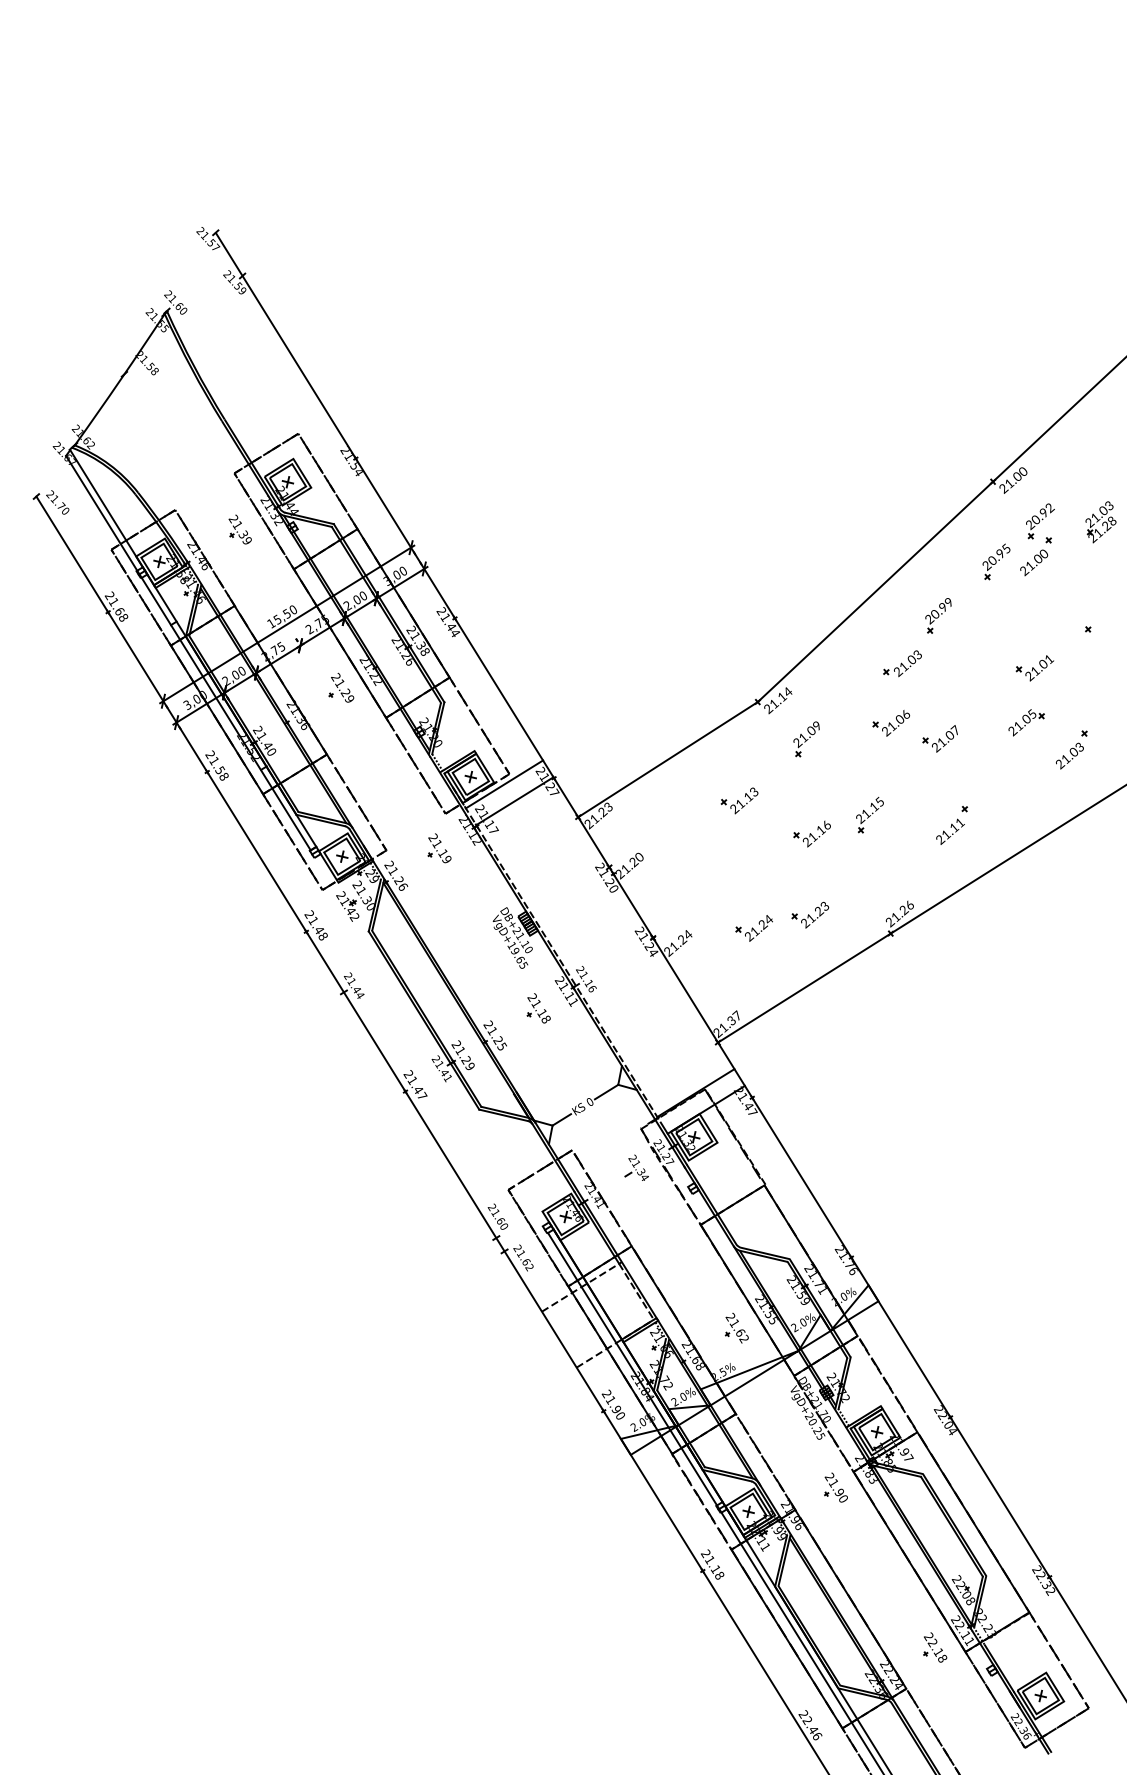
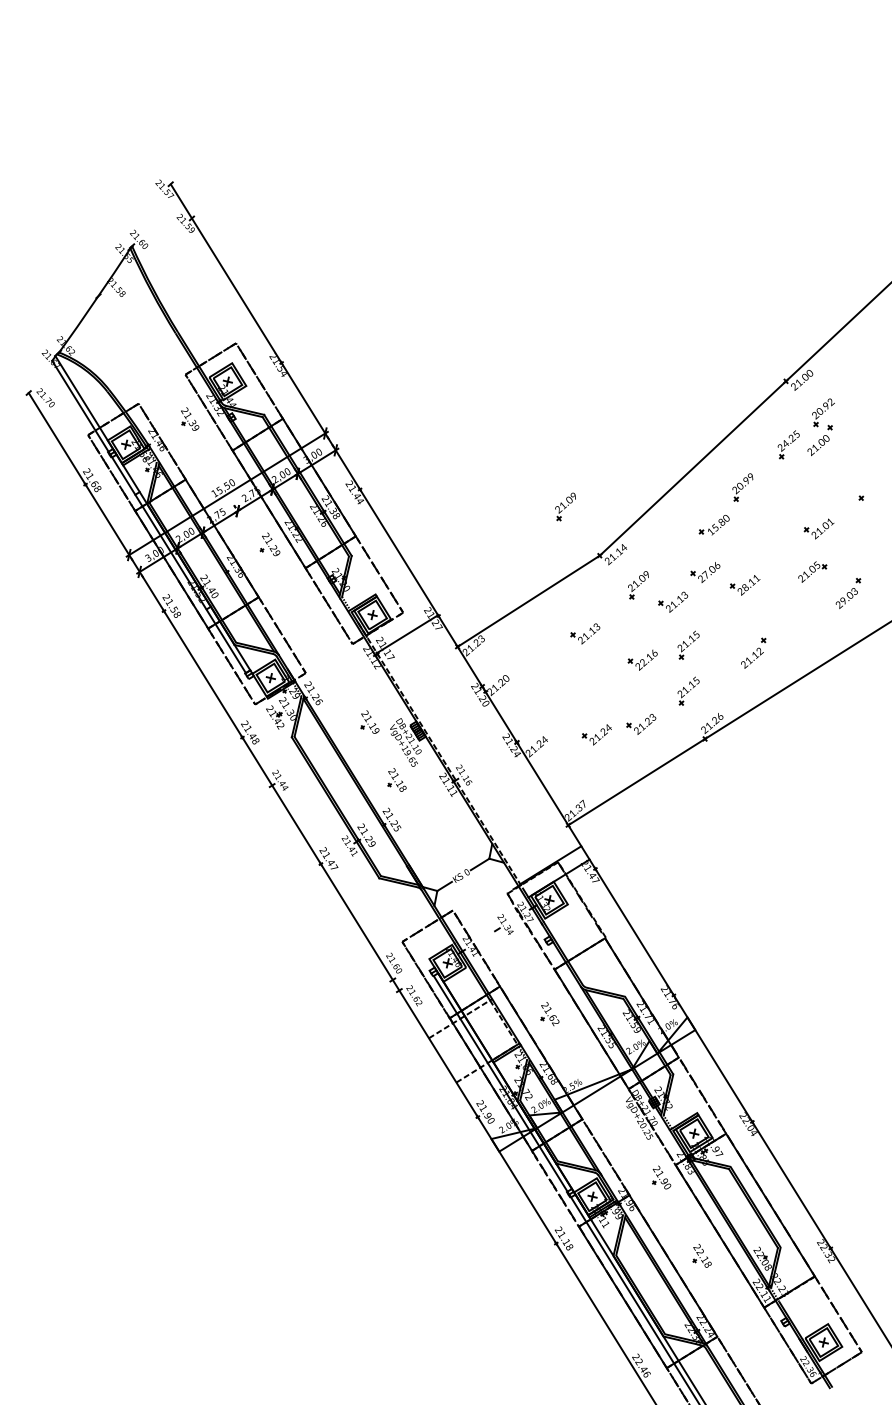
part: (1100, 522) -> (871, 413), removed
text: (996, 557) -> (788, 441), 20.95 -> 24.25
part: (714, 640) -> (565, 506), added
text: (907, 663) -> (718, 525), 21.03 -> 15.80
text: (891, 725) -> (705, 574), 21.06 -> 27.06
text: (948, 736) -> (750, 582), 21.07 -> 28.11
text: (1065, 758) -> (843, 600), 21.03 -> 29.03
part: (850, 760) -> (673, 601), added
line: (504, 784) -> (399, 620), removed
text: (959, 823) -> (759, 651), 21.11 -> 21.12
text: (812, 837) -> (643, 662), 21.16 -> 22.16
part: (439, 848) -> (370, 722), moved
part: (869, 873) -> (688, 691), added
part: (538, 1008) -> (396, 780), moved
part: (736, 1328) -> (549, 1014), moved
part: (935, 1647) -> (702, 1255), moved

